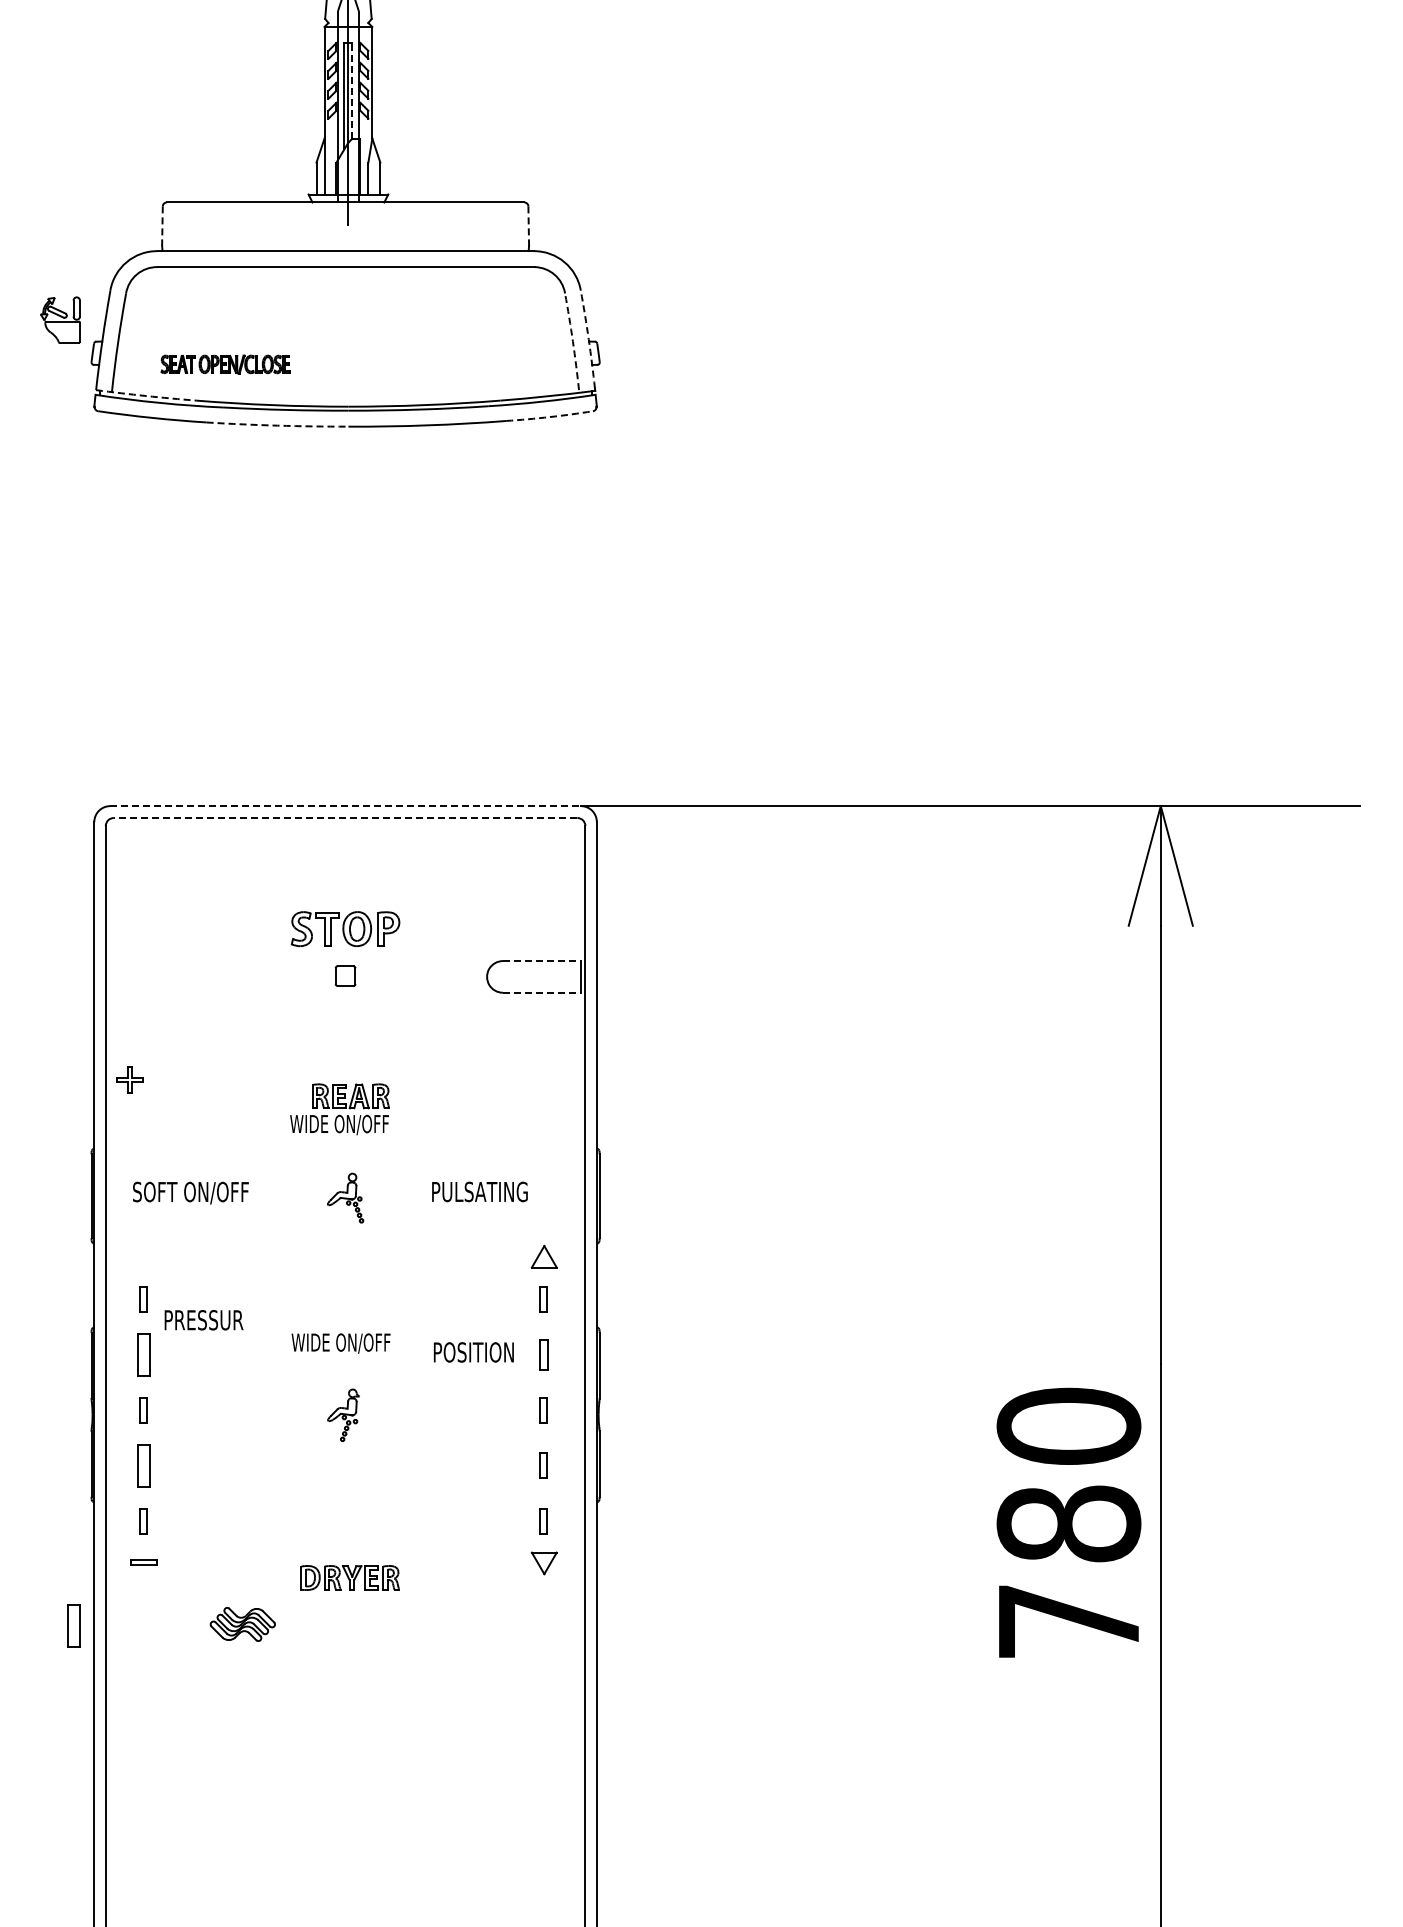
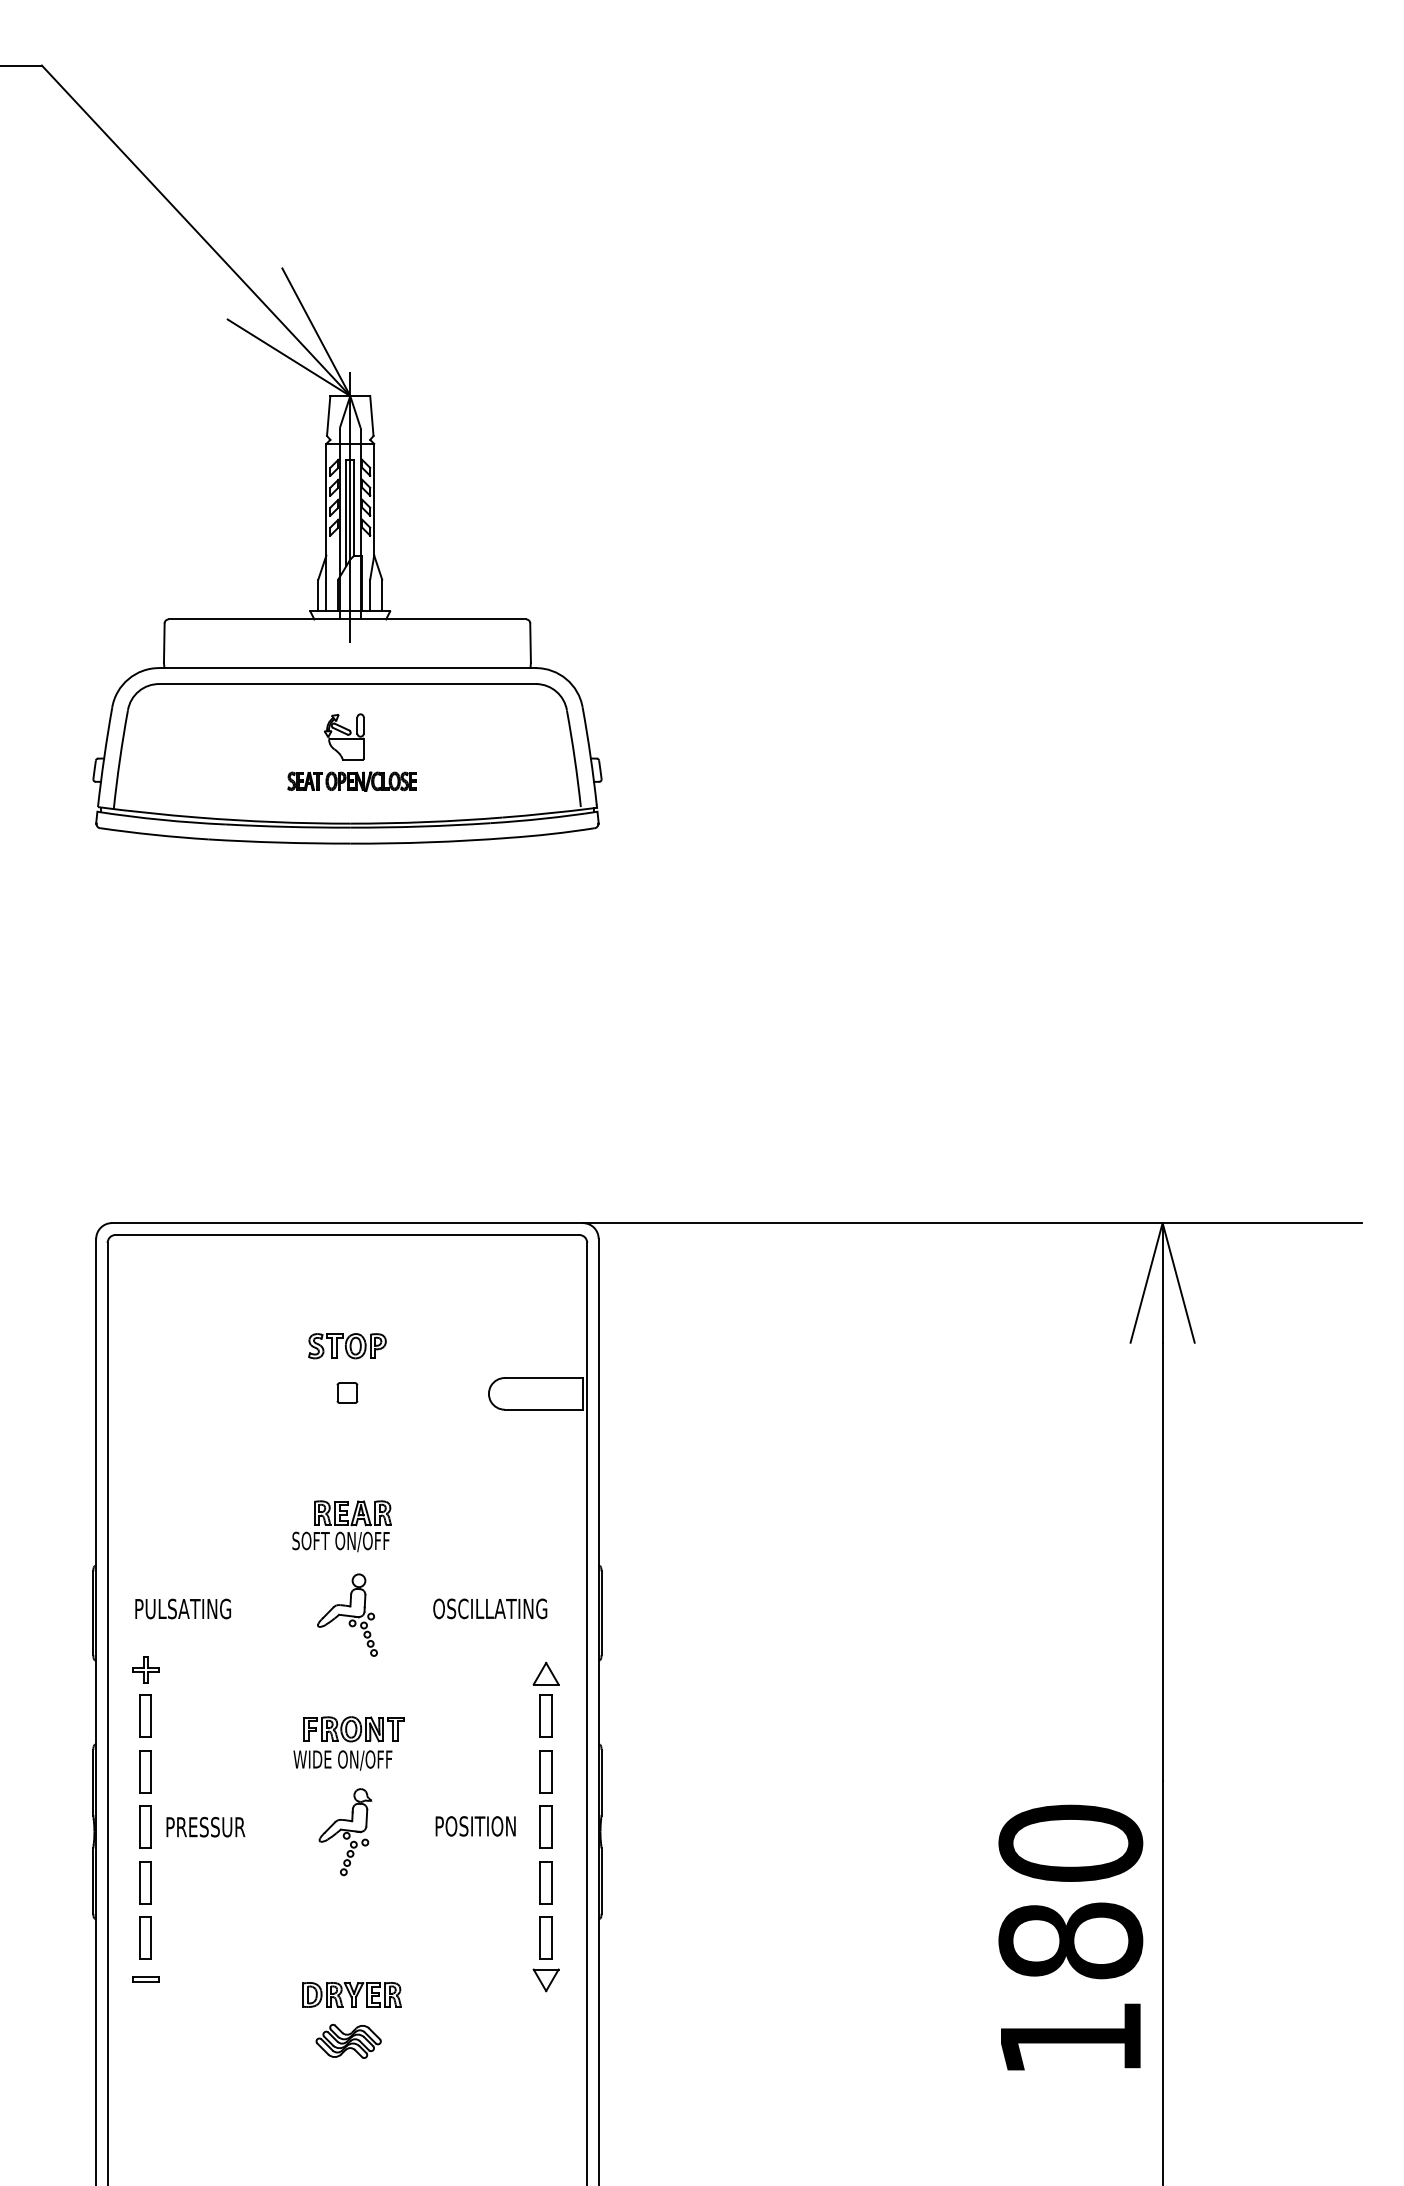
line: (352, 90) -> (354, 507), dashed -> solid
line: (162, 226) -> (164, 643), dashed -> solid
line: (528, 226) -> (530, 643), dashed -> solid
part: (60, 319) -> (344, 736), moved
arc: (588, 339) -> (590, 756), dashed -> solid
arc: (572, 341) -> (574, 758), dashed -> solid
part: (224, 364) -> (351, 781), moved
arc: (145, 395) -> (147, 812), dashed -> solid
arc: (549, 417) -> (551, 834), dashed -> solid
arc: (277, 425) -> (279, 842), dashed -> solid
line: (345, 806) -> (347, 1223), dashed -> solid
line: (345, 817) -> (347, 1234), dashed -> solid
part: (345, 929) -> (347, 1346), size x0.71
line: (542, 961) -> (544, 1378), dashed -> solid
line: (542, 992) -> (544, 1409), dashed -> solid
part: (129, 1079) -> (145, 1669), moved
text: (339, 1124) -> (341, 1541), WIDE ON/OFF -> SOFT ON/OFF
text: (488, 1191) -> (490, 1608), PULSATING -> OSCILLATING
text: (190, 1192) -> (192, 1609), SOFT ON/OFF -> PULSATING
part: (345, 1197) -> (347, 1614), size x1.67
part: (143, 1298) -> (145, 1715), size x1.67
part: (543, 1298) -> (545, 1715), size x1.67
part: (351, 1312) -> (353, 1729), added
text: (203, 1320) -> (205, 1827), moved
text: (473, 1352) -> (475, 1826), moved
part: (543, 1354) -> (545, 1771), size x1.43
part: (143, 1409) -> (145, 1826), size x1.67
part: (543, 1409) -> (545, 1826), size x1.67
part: (343, 1415) -> (345, 1832), size x1.67
part: (543, 1465) -> (545, 1882), size x1.67
part: (143, 1520) -> (145, 1937), size x1.67
part: (543, 1520) -> (545, 1937), size x1.67
text: (1068, 1621) -> (1070, 2038), 780 -> 180
part: (242, 1624) -> (348, 2041), moved
part: (73, 1625) -> (75, 2042), removed

